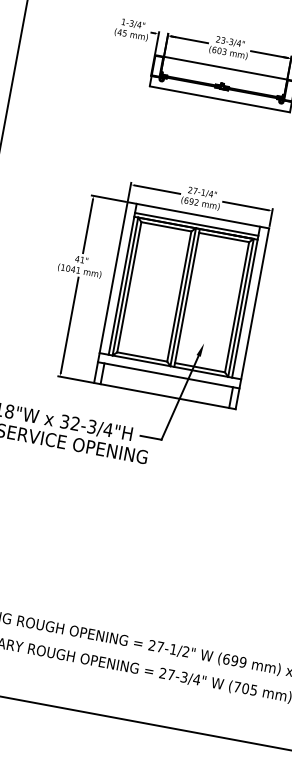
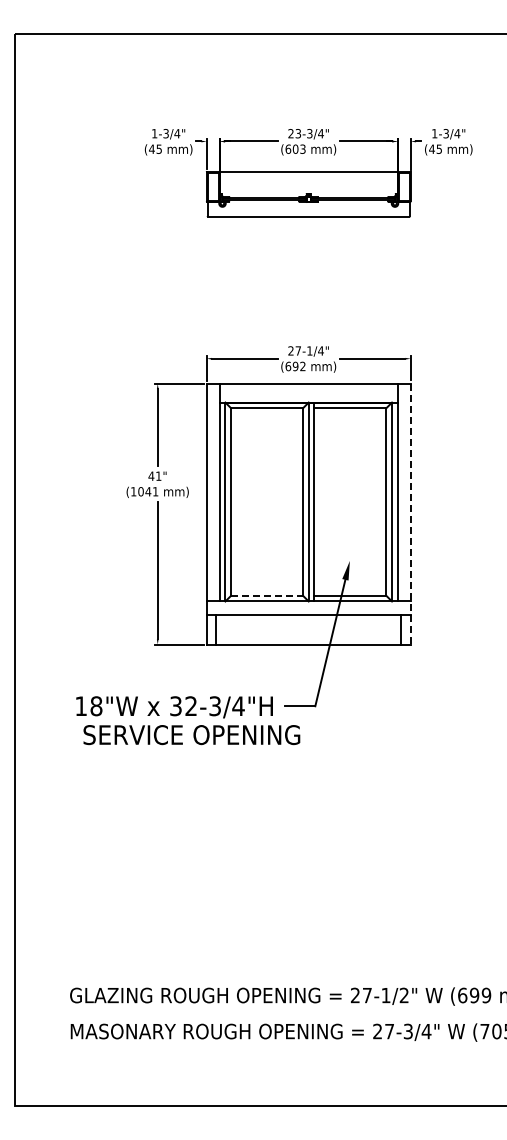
line: (196, 224) -> (308, 396), removed
line: (252, 318) -> (410, 514), solid -> dashed
line: (142, 356) -> (267, 595), solid -> dashed

